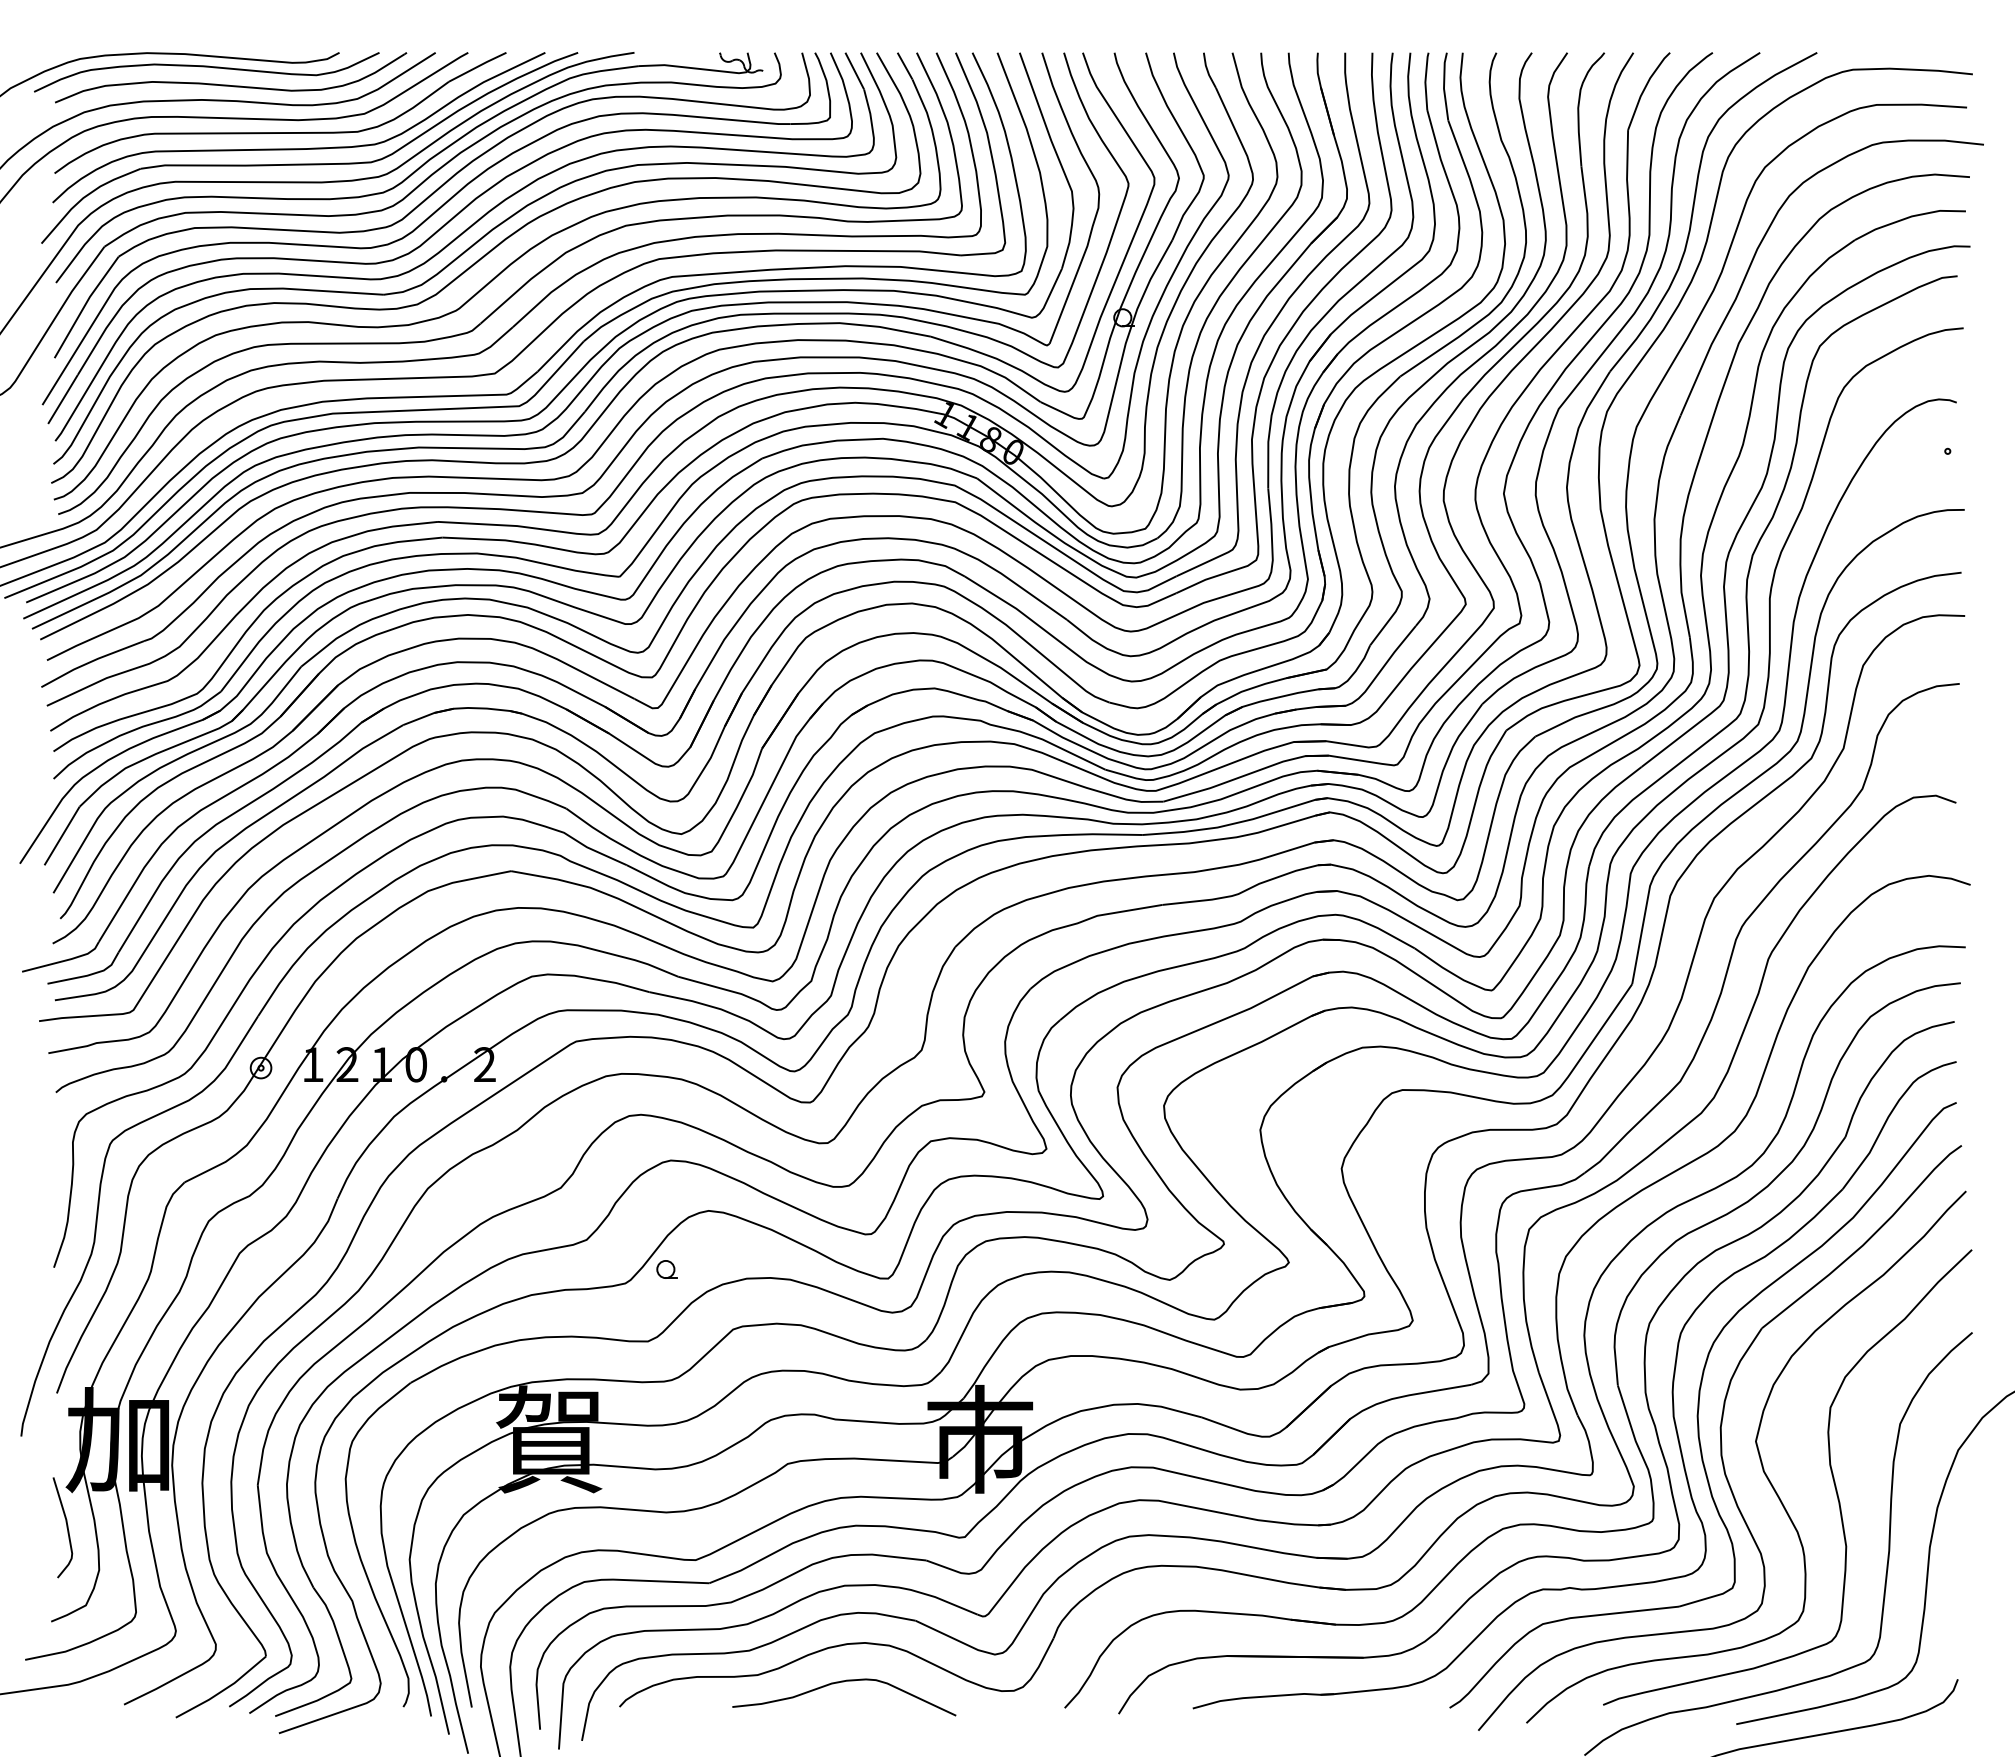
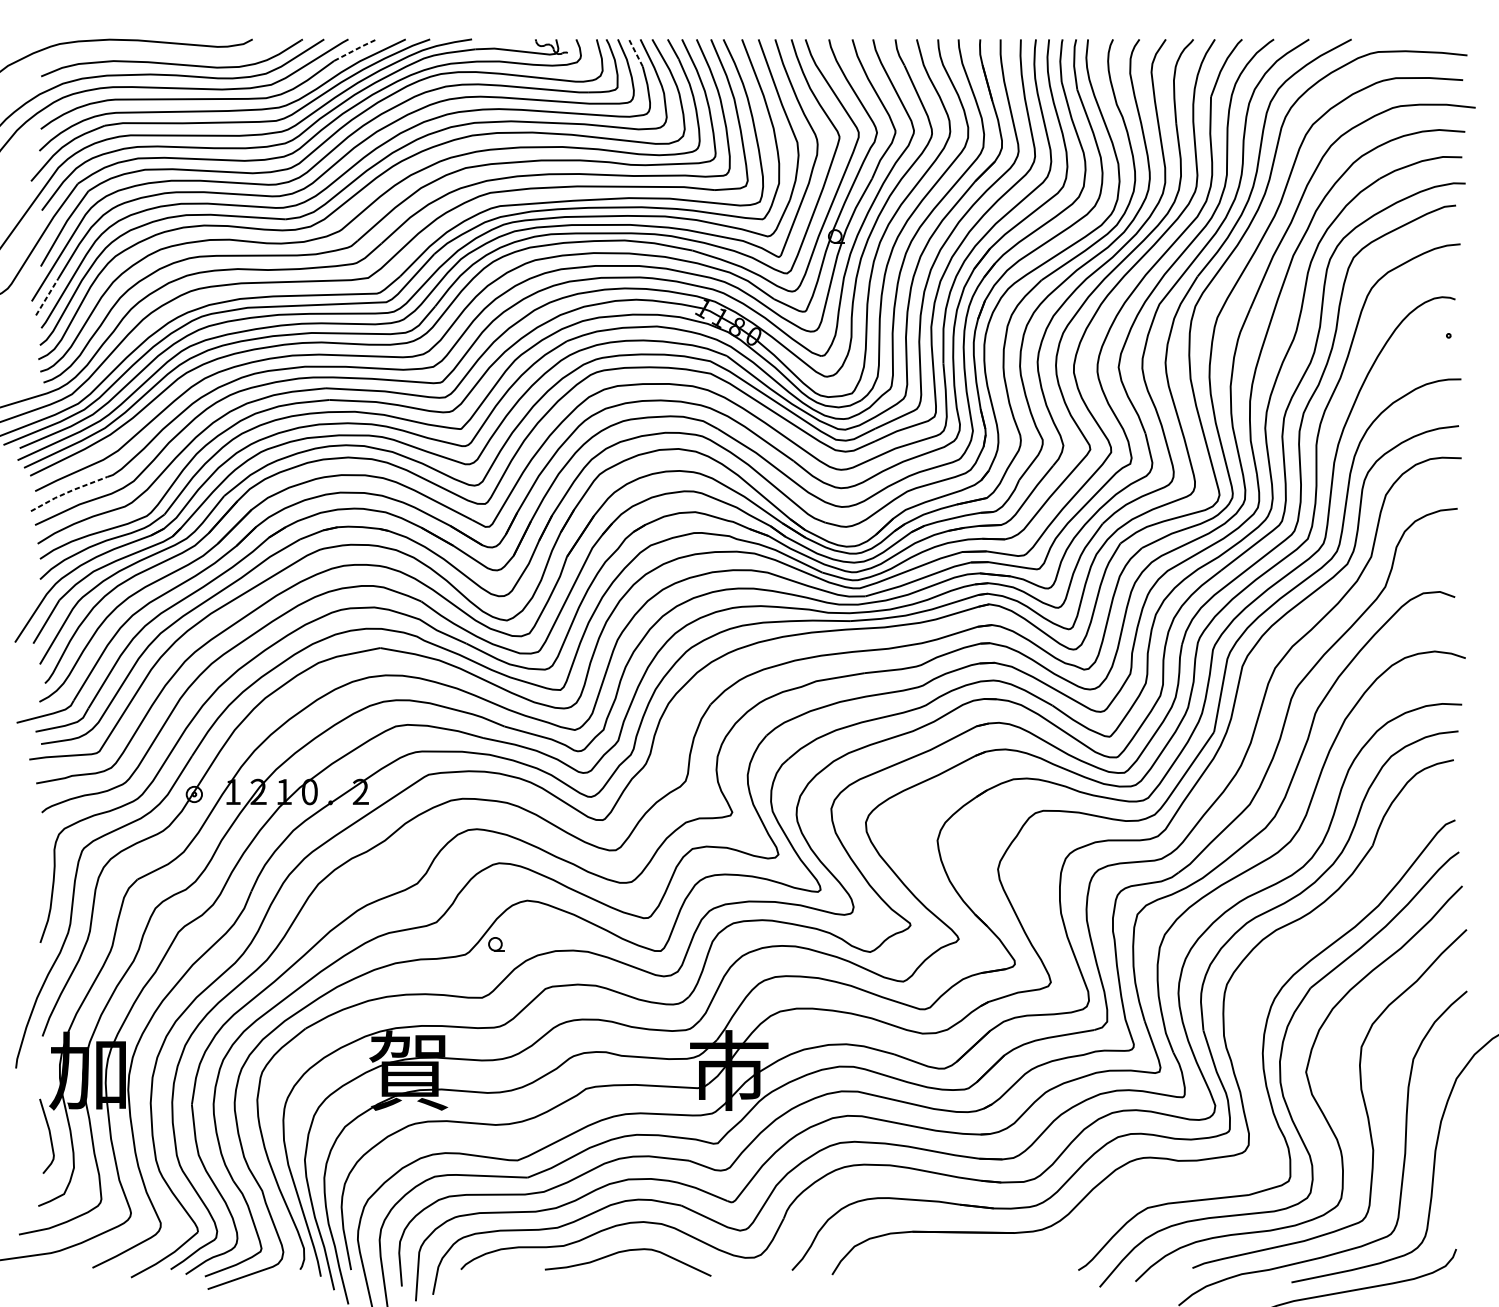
line: (478, 66) -> (356, 49), solid -> dashed
curve: (206, 67) -> (153, 50), removed
line: (854, 71) -> (635, 53), solid -> dashed
line: (63, 399) -> (47, 297), solid -> dashed
line: (91, 661) -> (68, 492), solid -> dashed
part: (1671, 1389) -> (1243, 1033), removed

